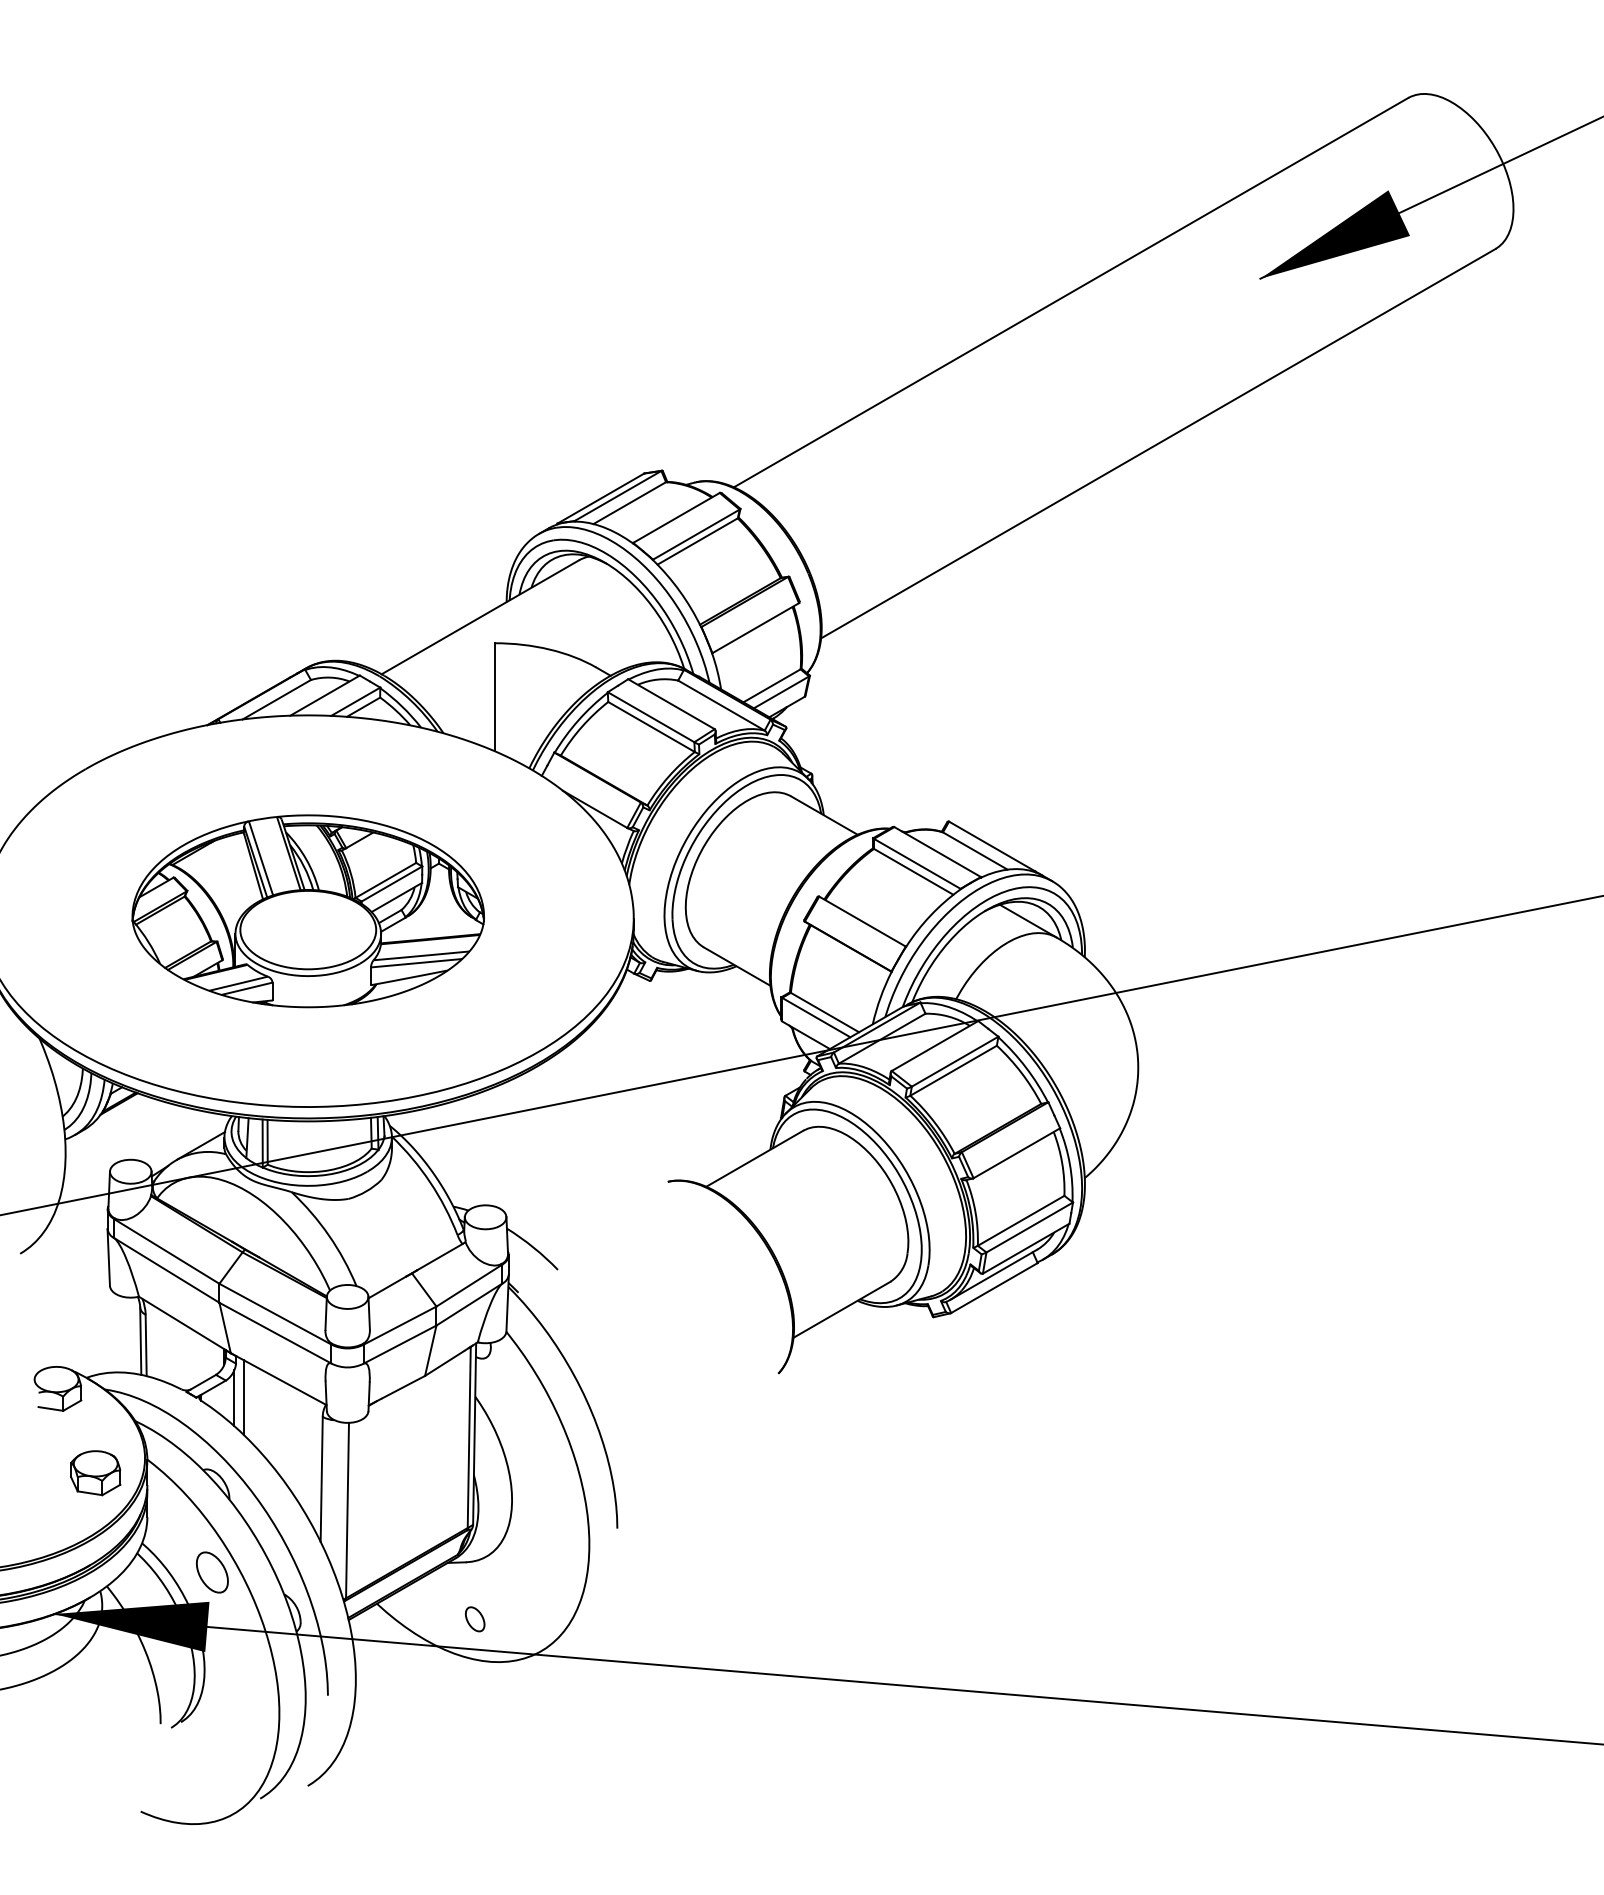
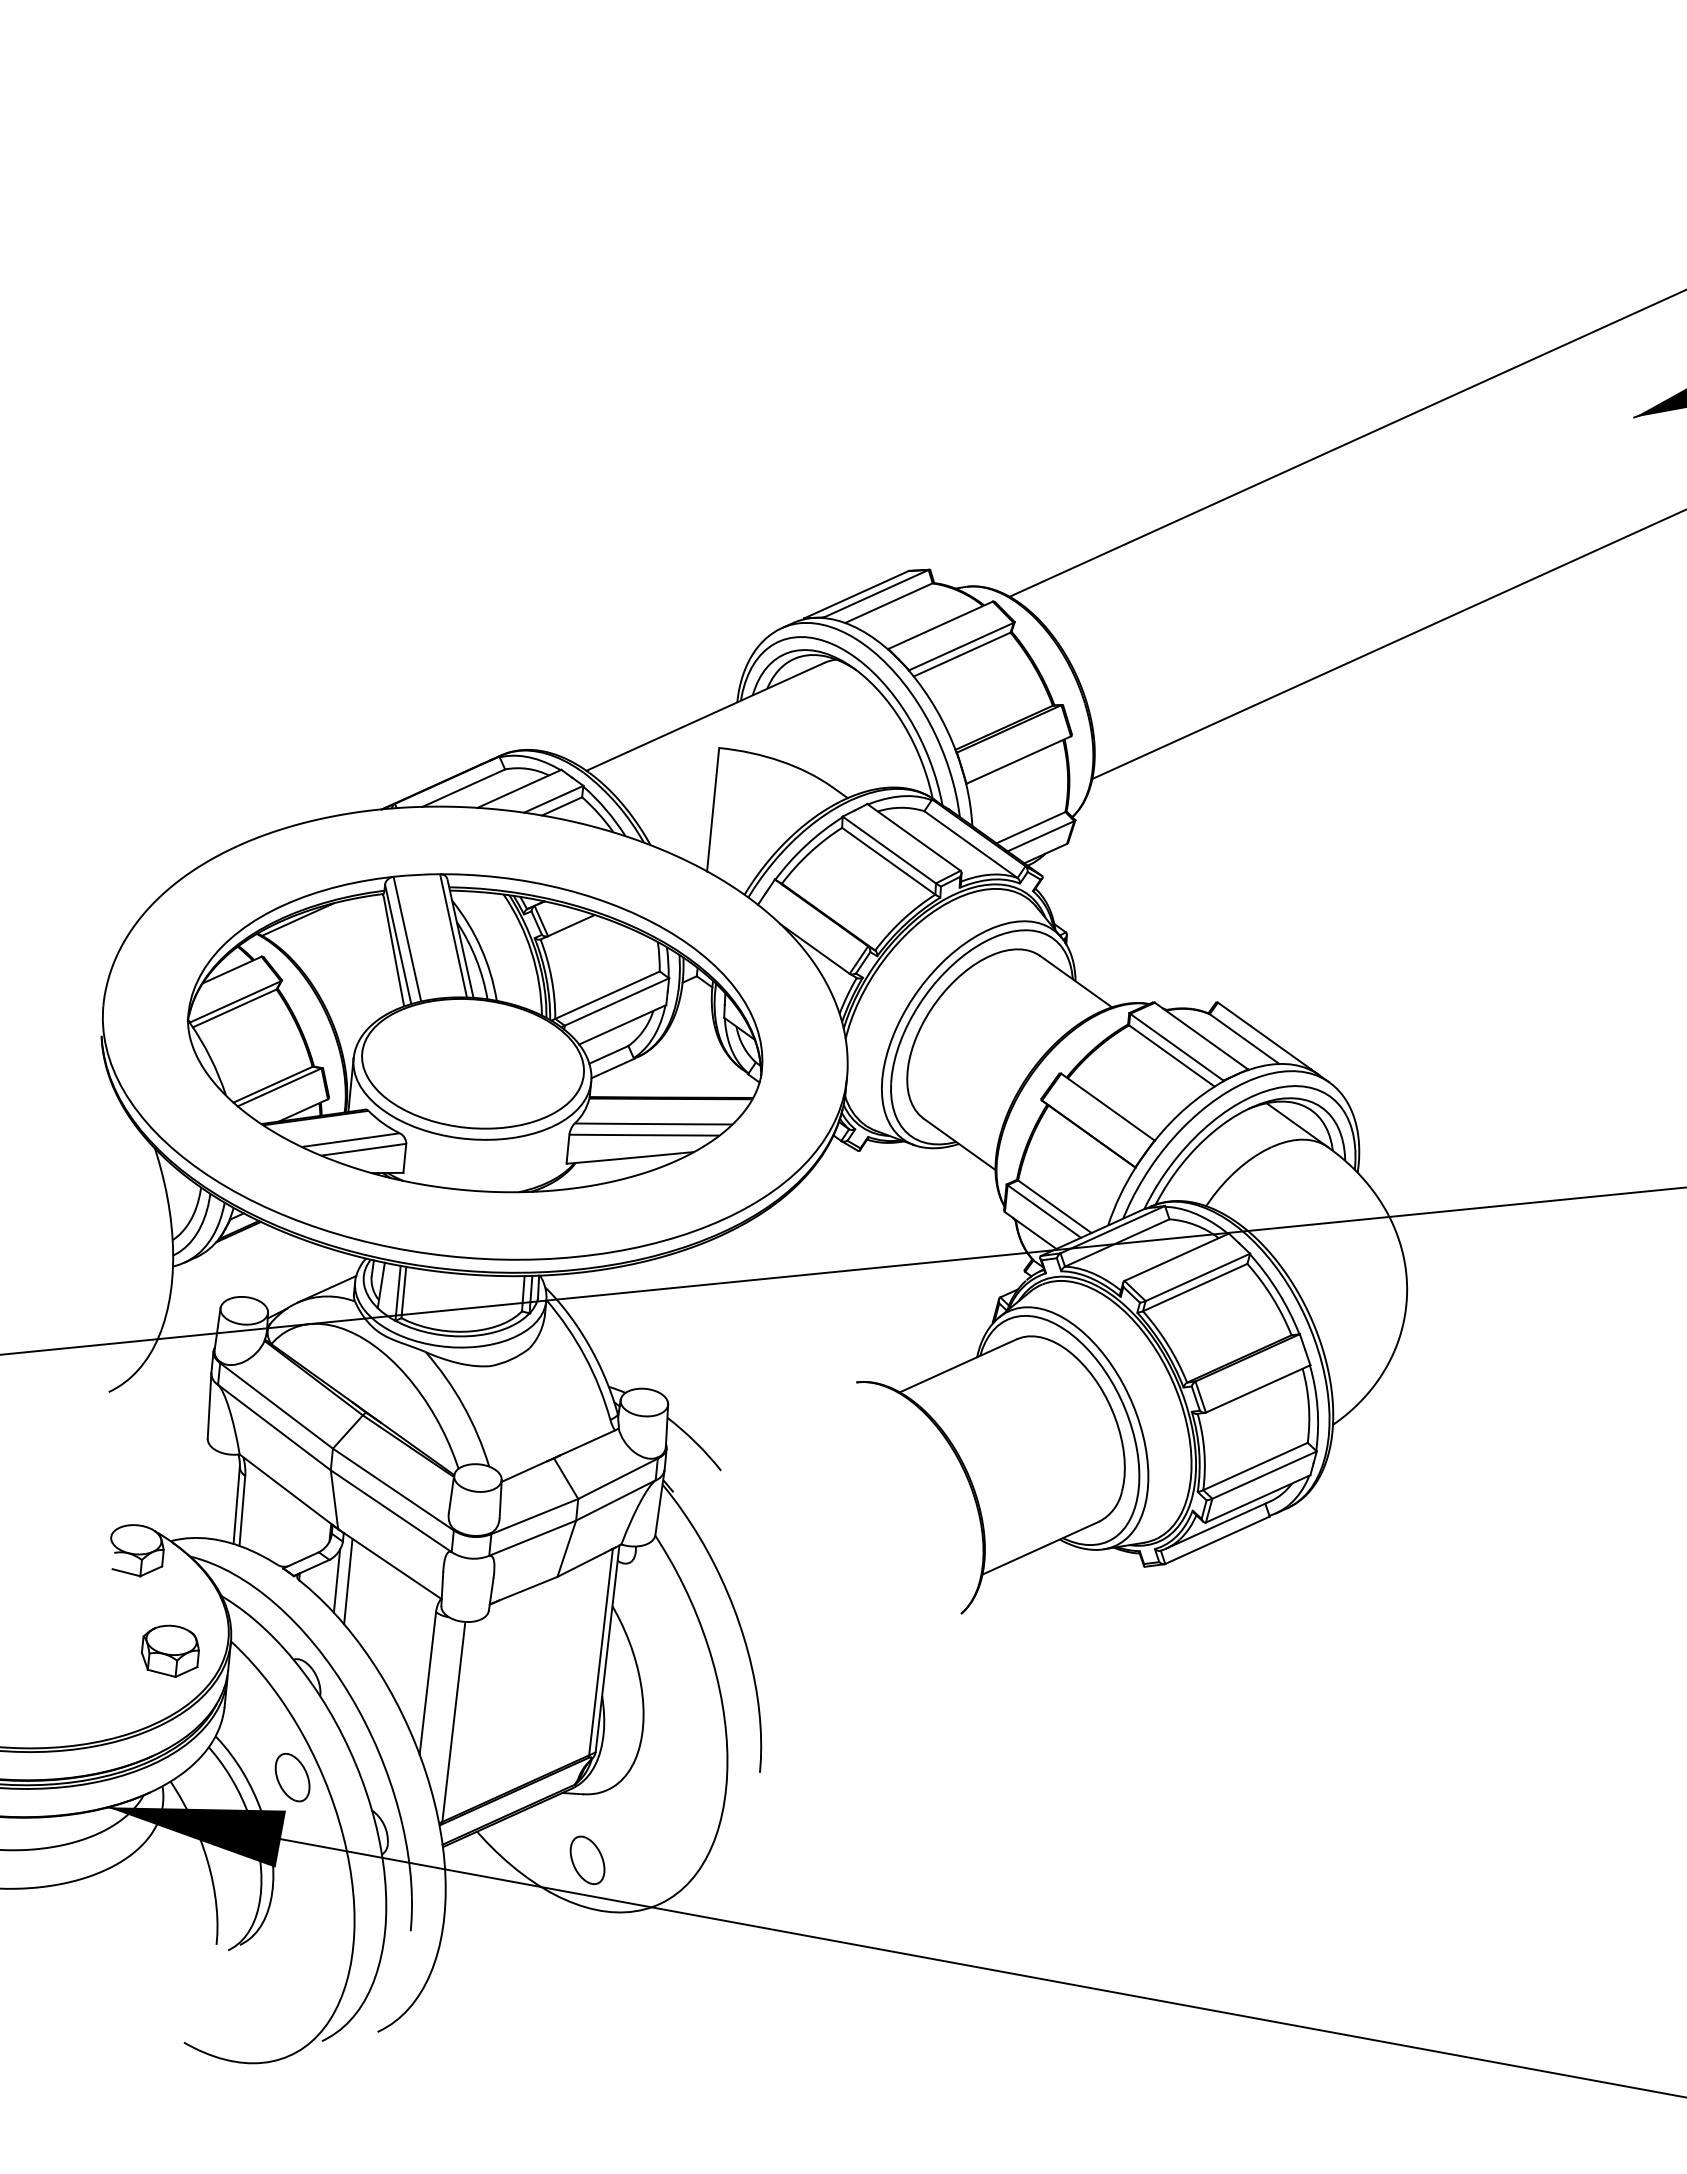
part: (308, 911) -> (476, 1033), size x1.43
part: (474, 1619) -> (586, 1860), size x1.67

